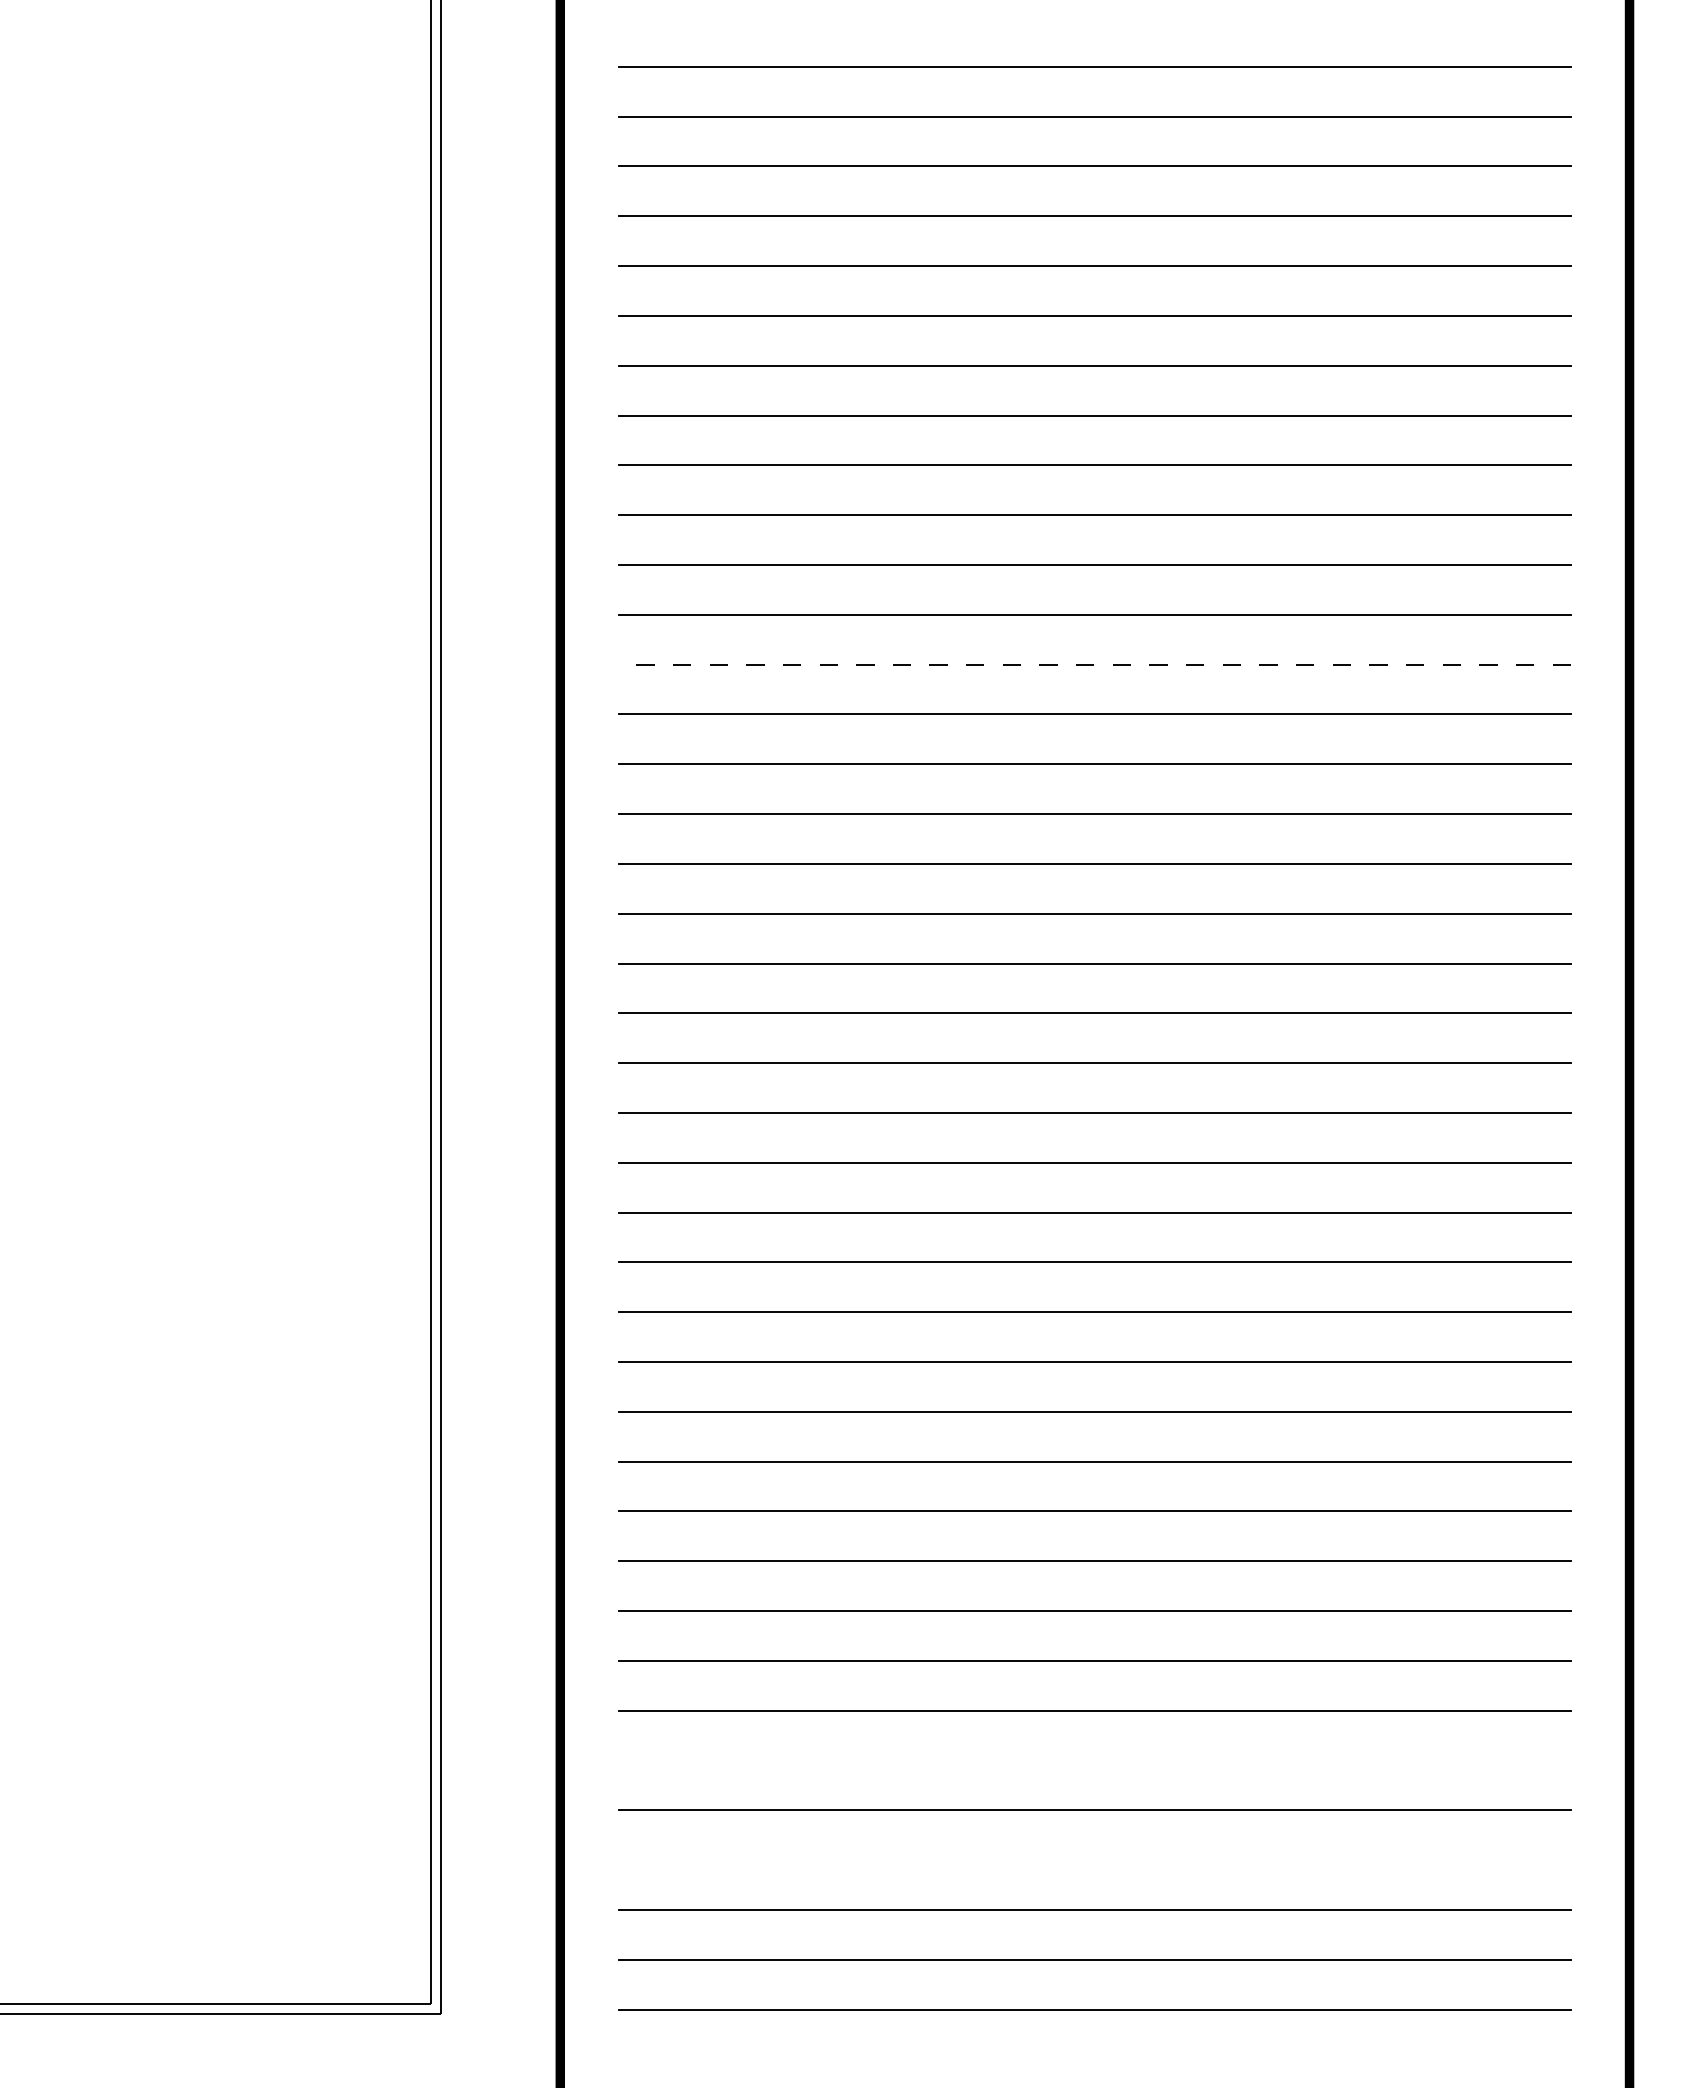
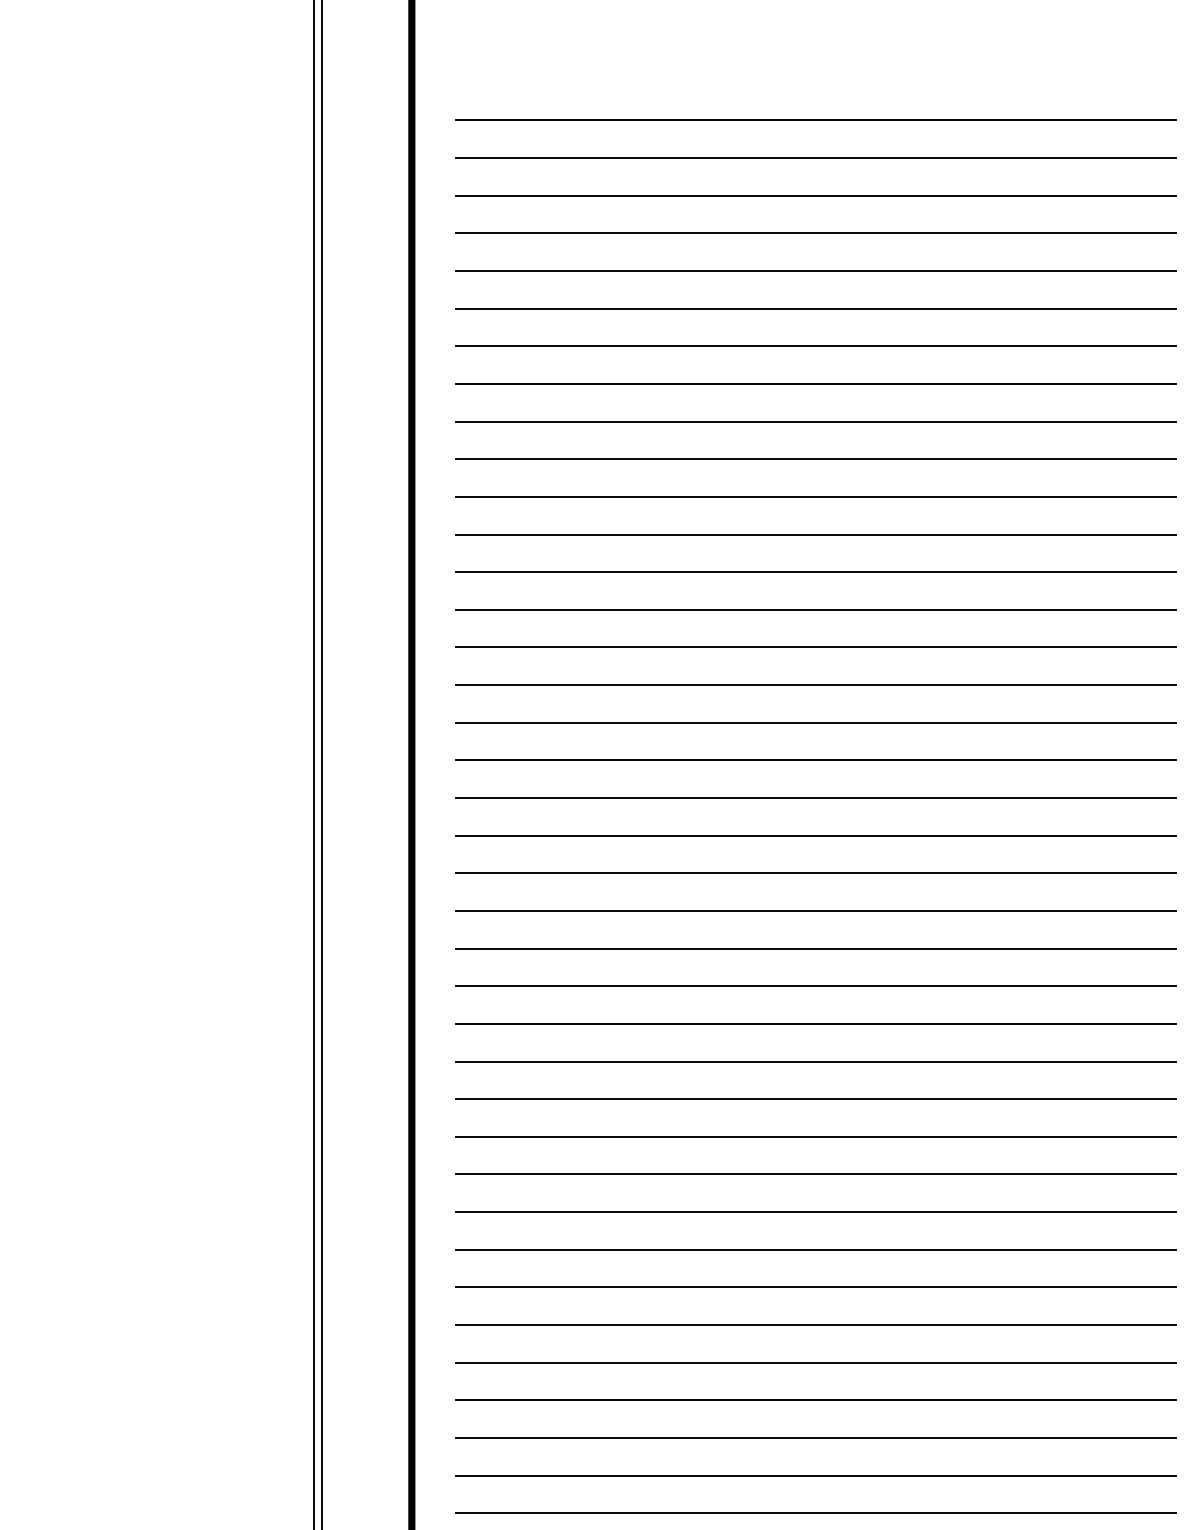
line: (1094, 664) -> (815, 572), dashed -> solid
line: (1094, 1760) -> (815, 1400), added
line: (1094, 1860) -> (815, 1475), added

